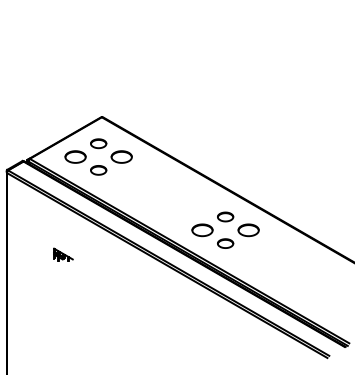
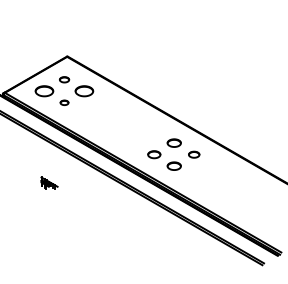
part: (98, 143) -> (64, 79), size x0.7
part: (98, 170) -> (64, 102), size x0.6
part: (202, 230) -> (154, 154), size x0.7
part: (248, 230) -> (194, 154), size x0.6
part: (63, 254) -> (49, 182), moved

